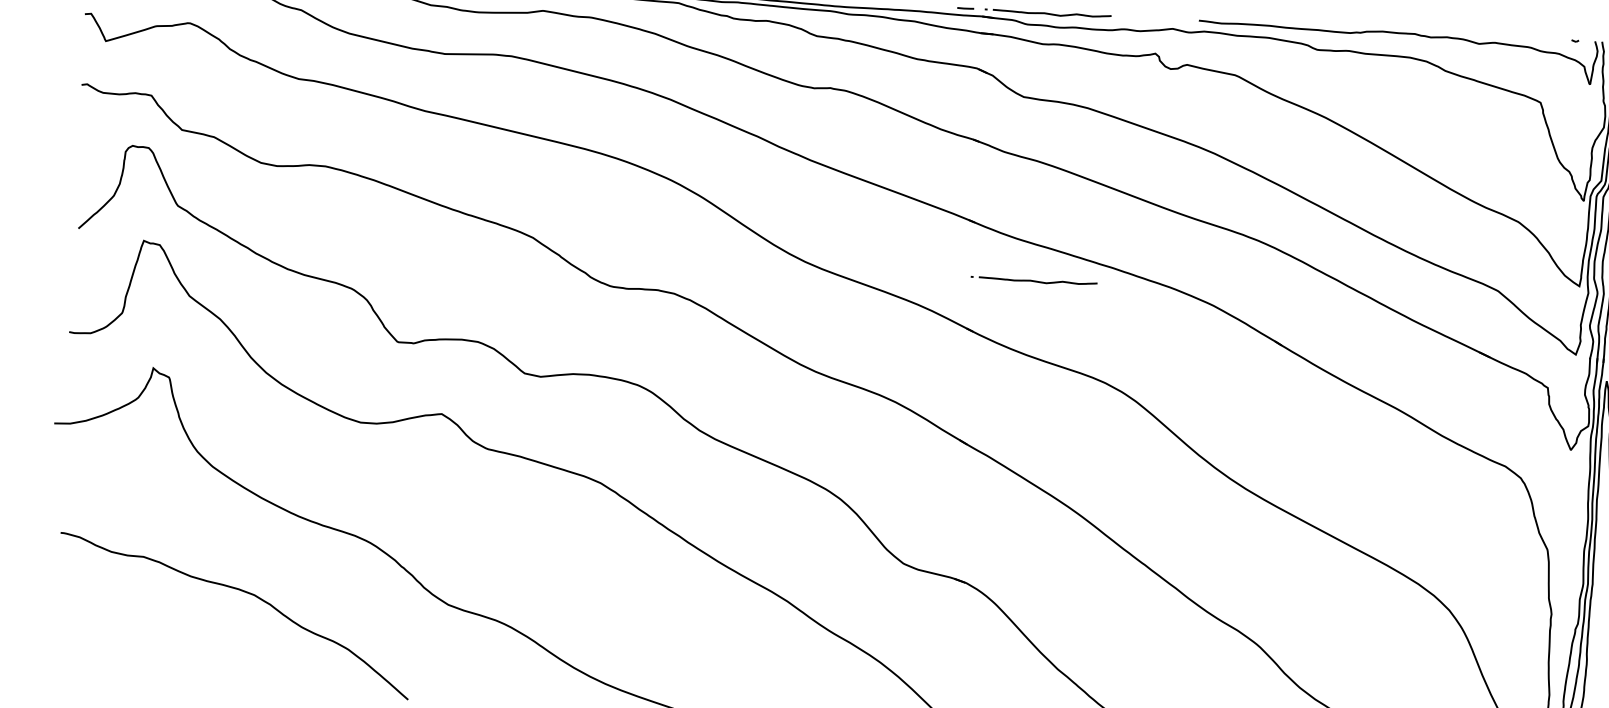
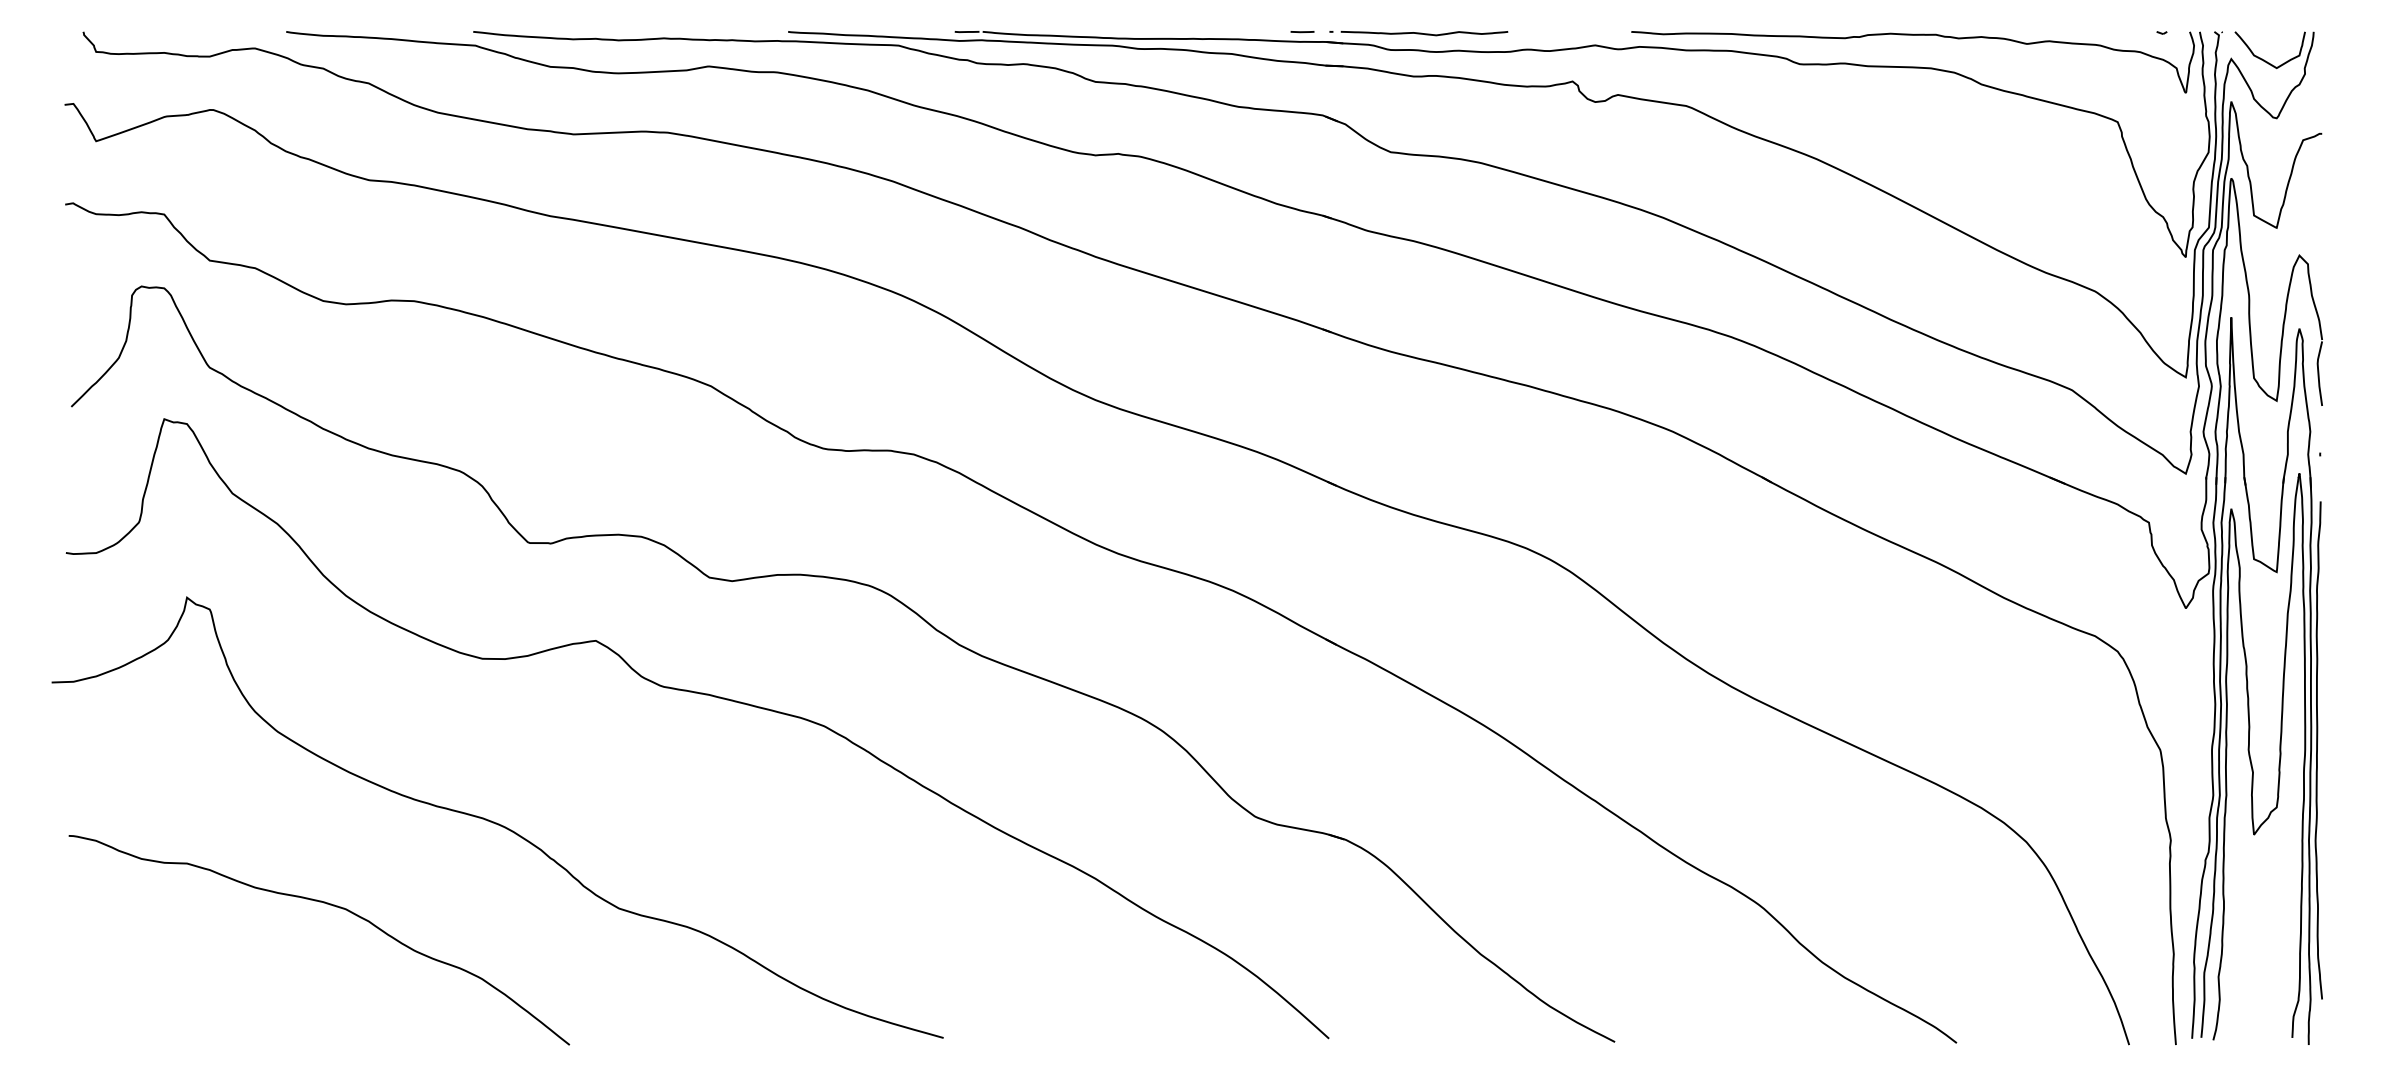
part: (1033, 281) -> (1418, 410), removed

